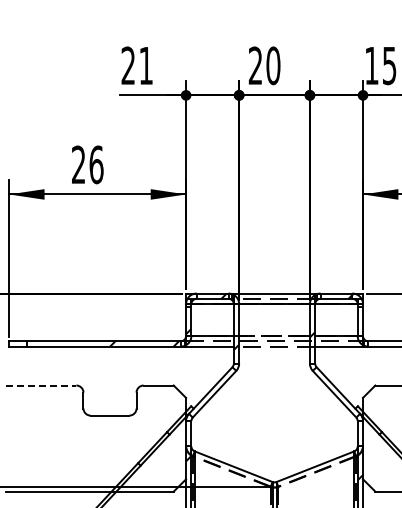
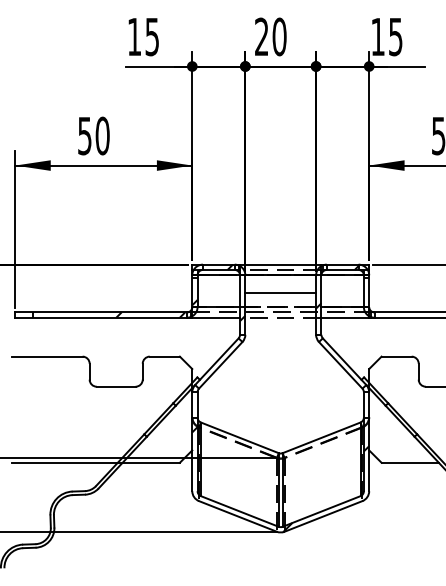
text: (136, 65) -> (142, 36), 21 -> 15
text: (87, 164) -> (93, 135), 26 -> 50
line: (274, 321) -> (280, 292), added
line: (41, 385) -> (47, 356), dashed -> solid

